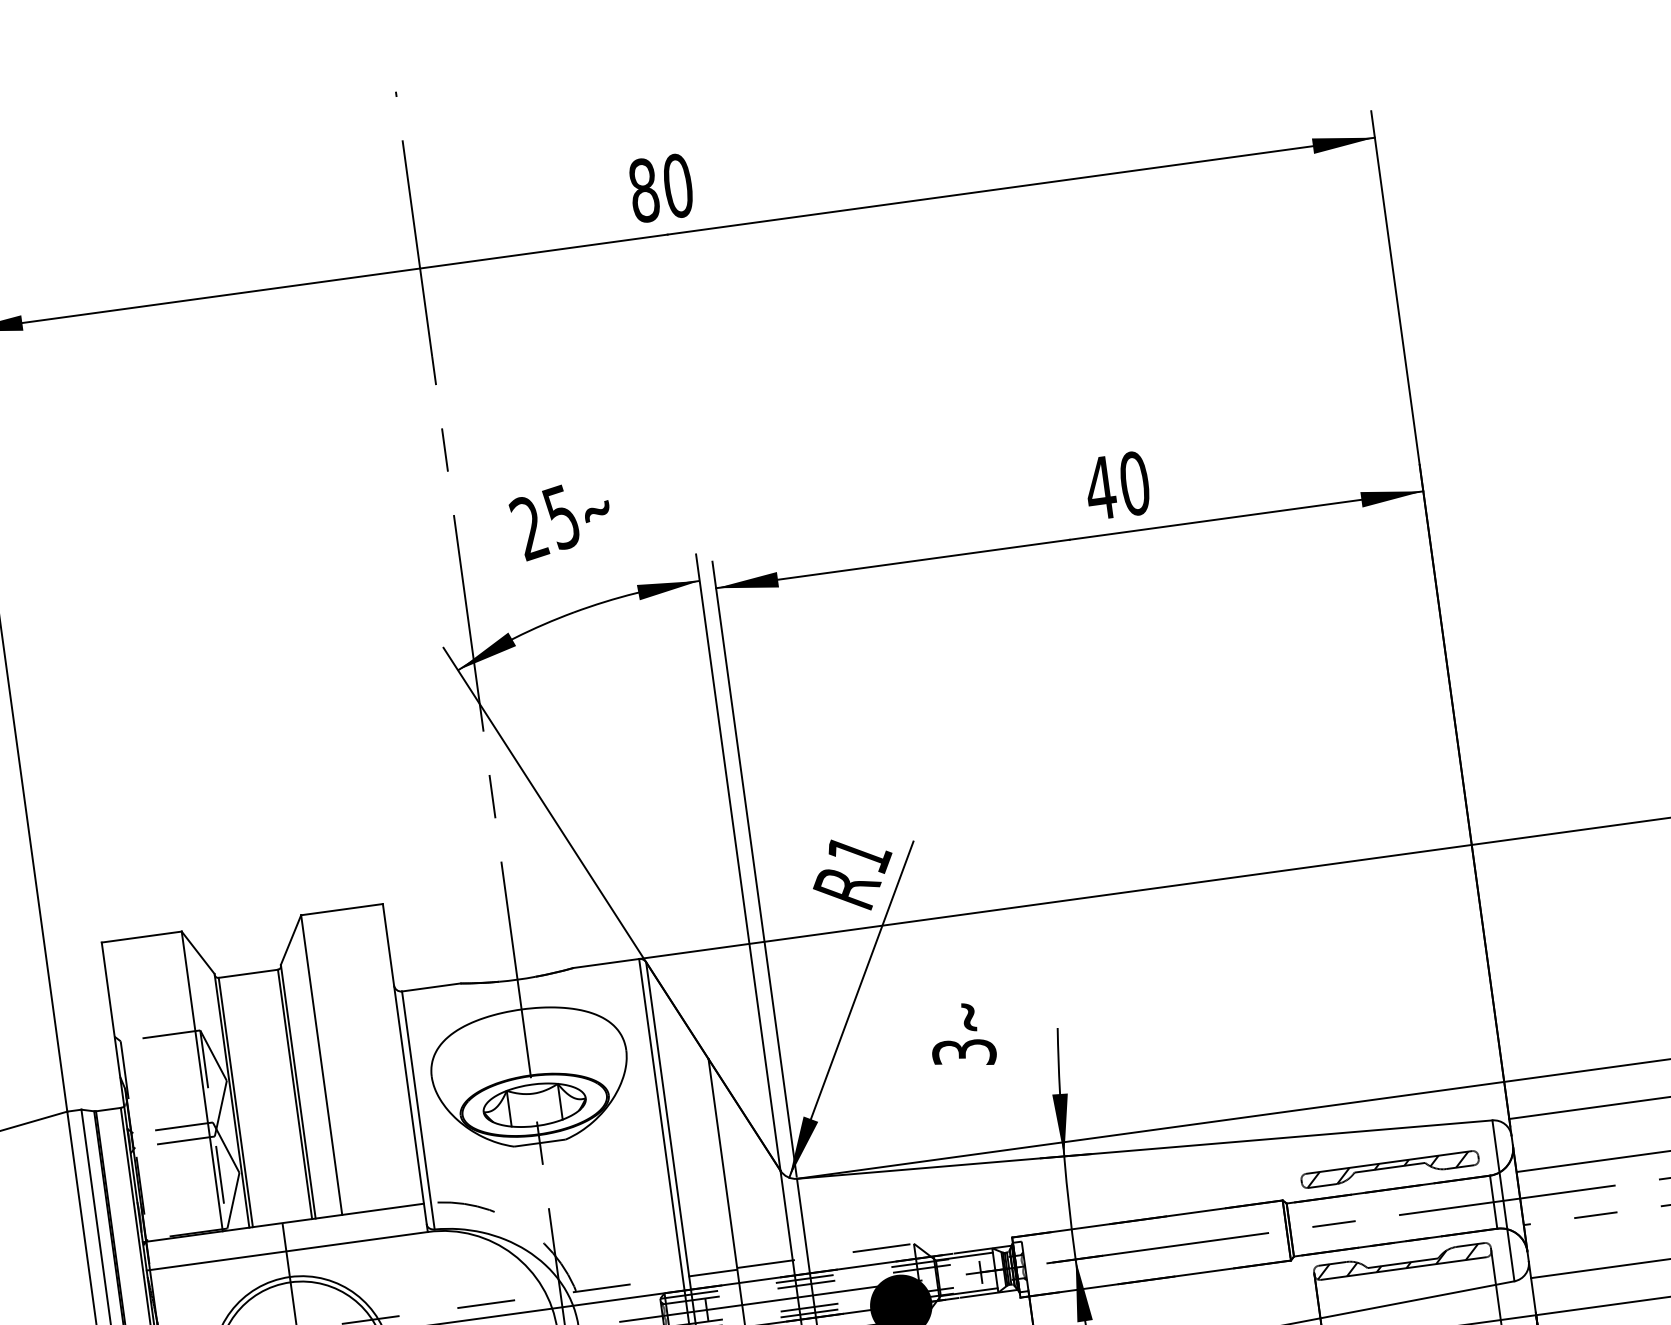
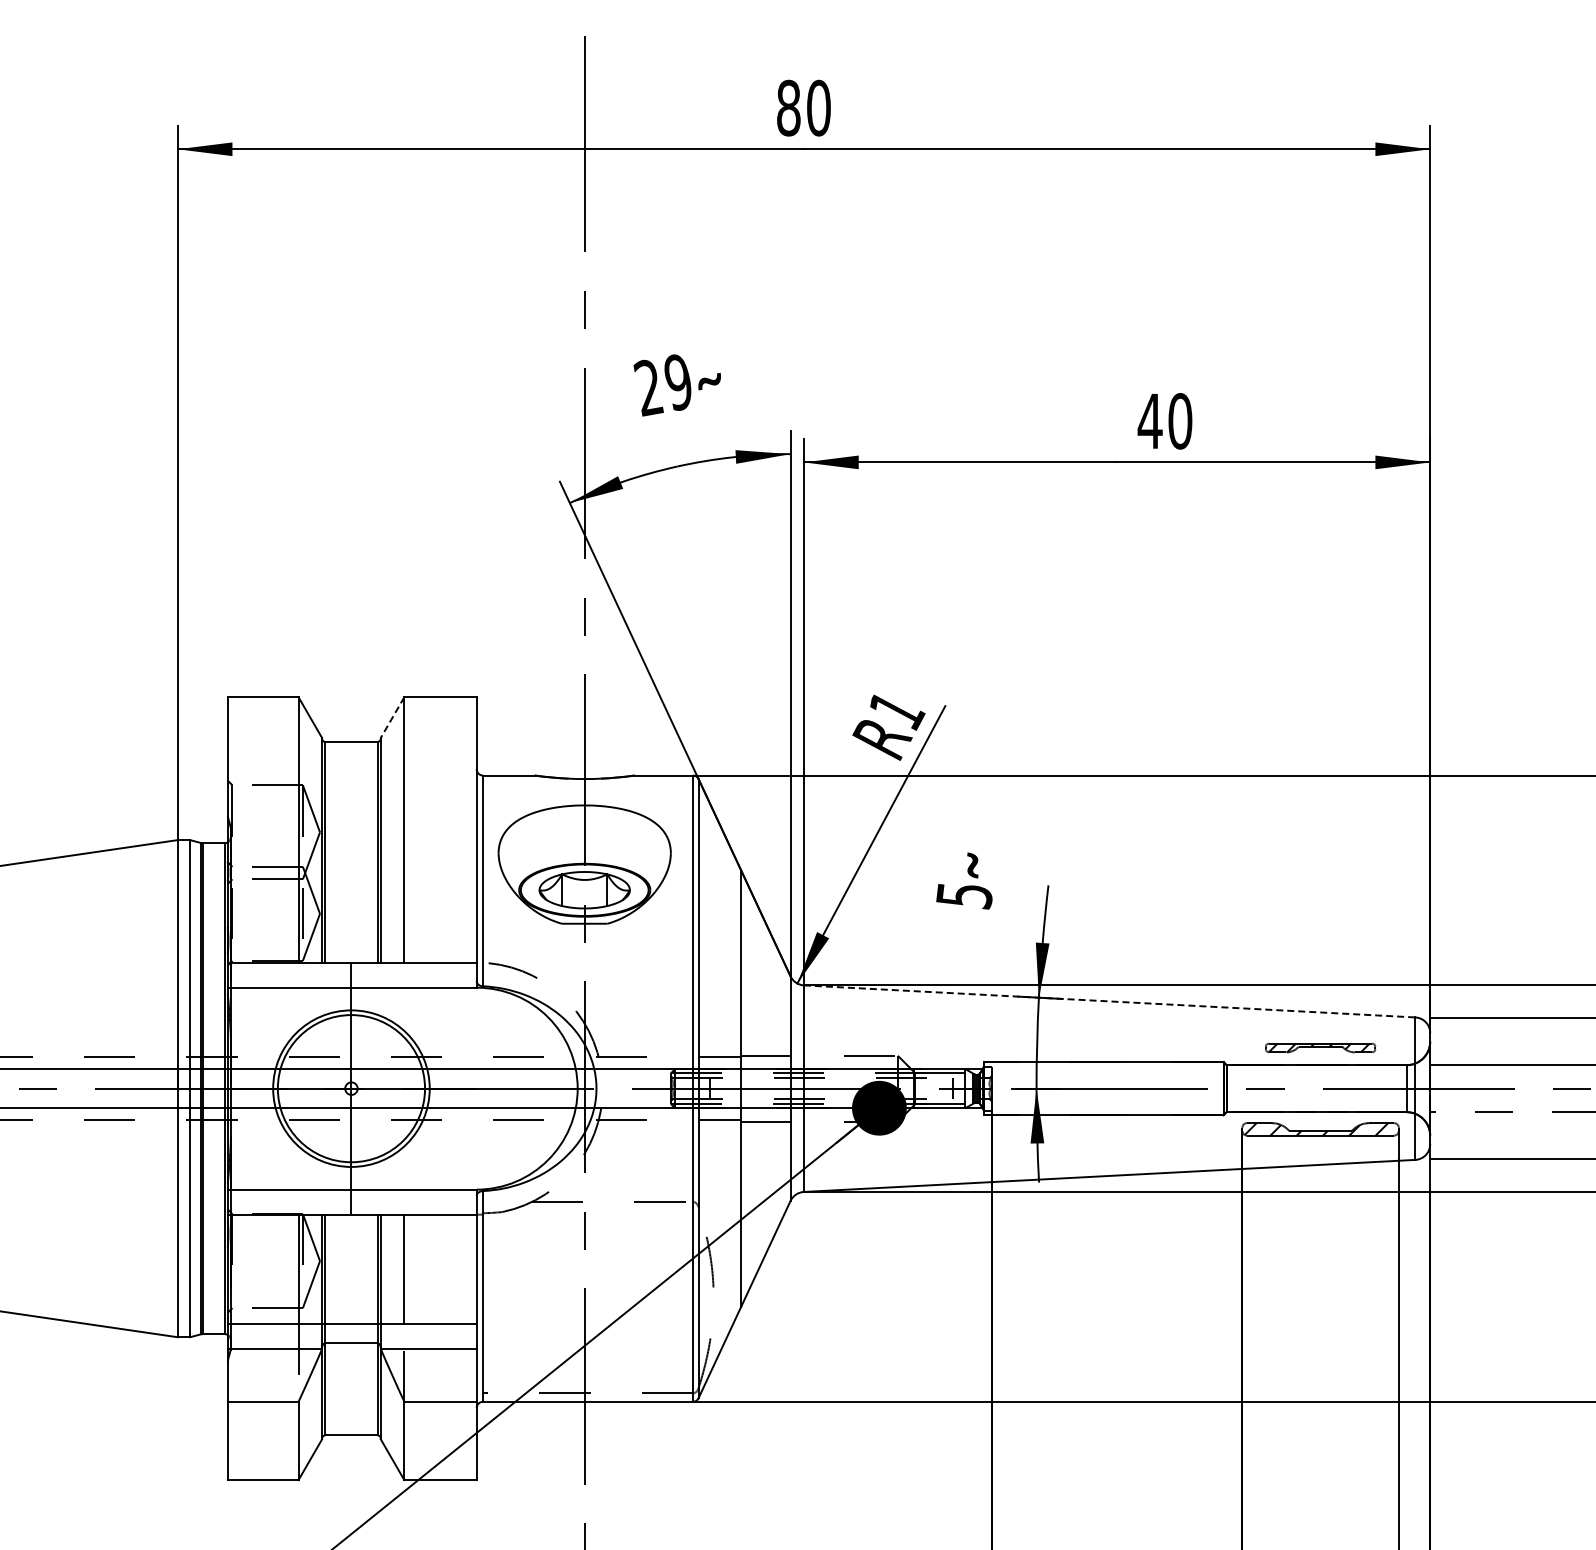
text: (560, 517) -> (677, 382), 25 -> 29
line: (290, 939) -> (392, 717), solid -> dashed
text: (964, 1053) -> (964, 896), 3 -> 5
line: (1145, 1149) -> (1110, 1001), solid -> dashed
part: (1389, 1169) -> (1320, 1047), size x0.7

